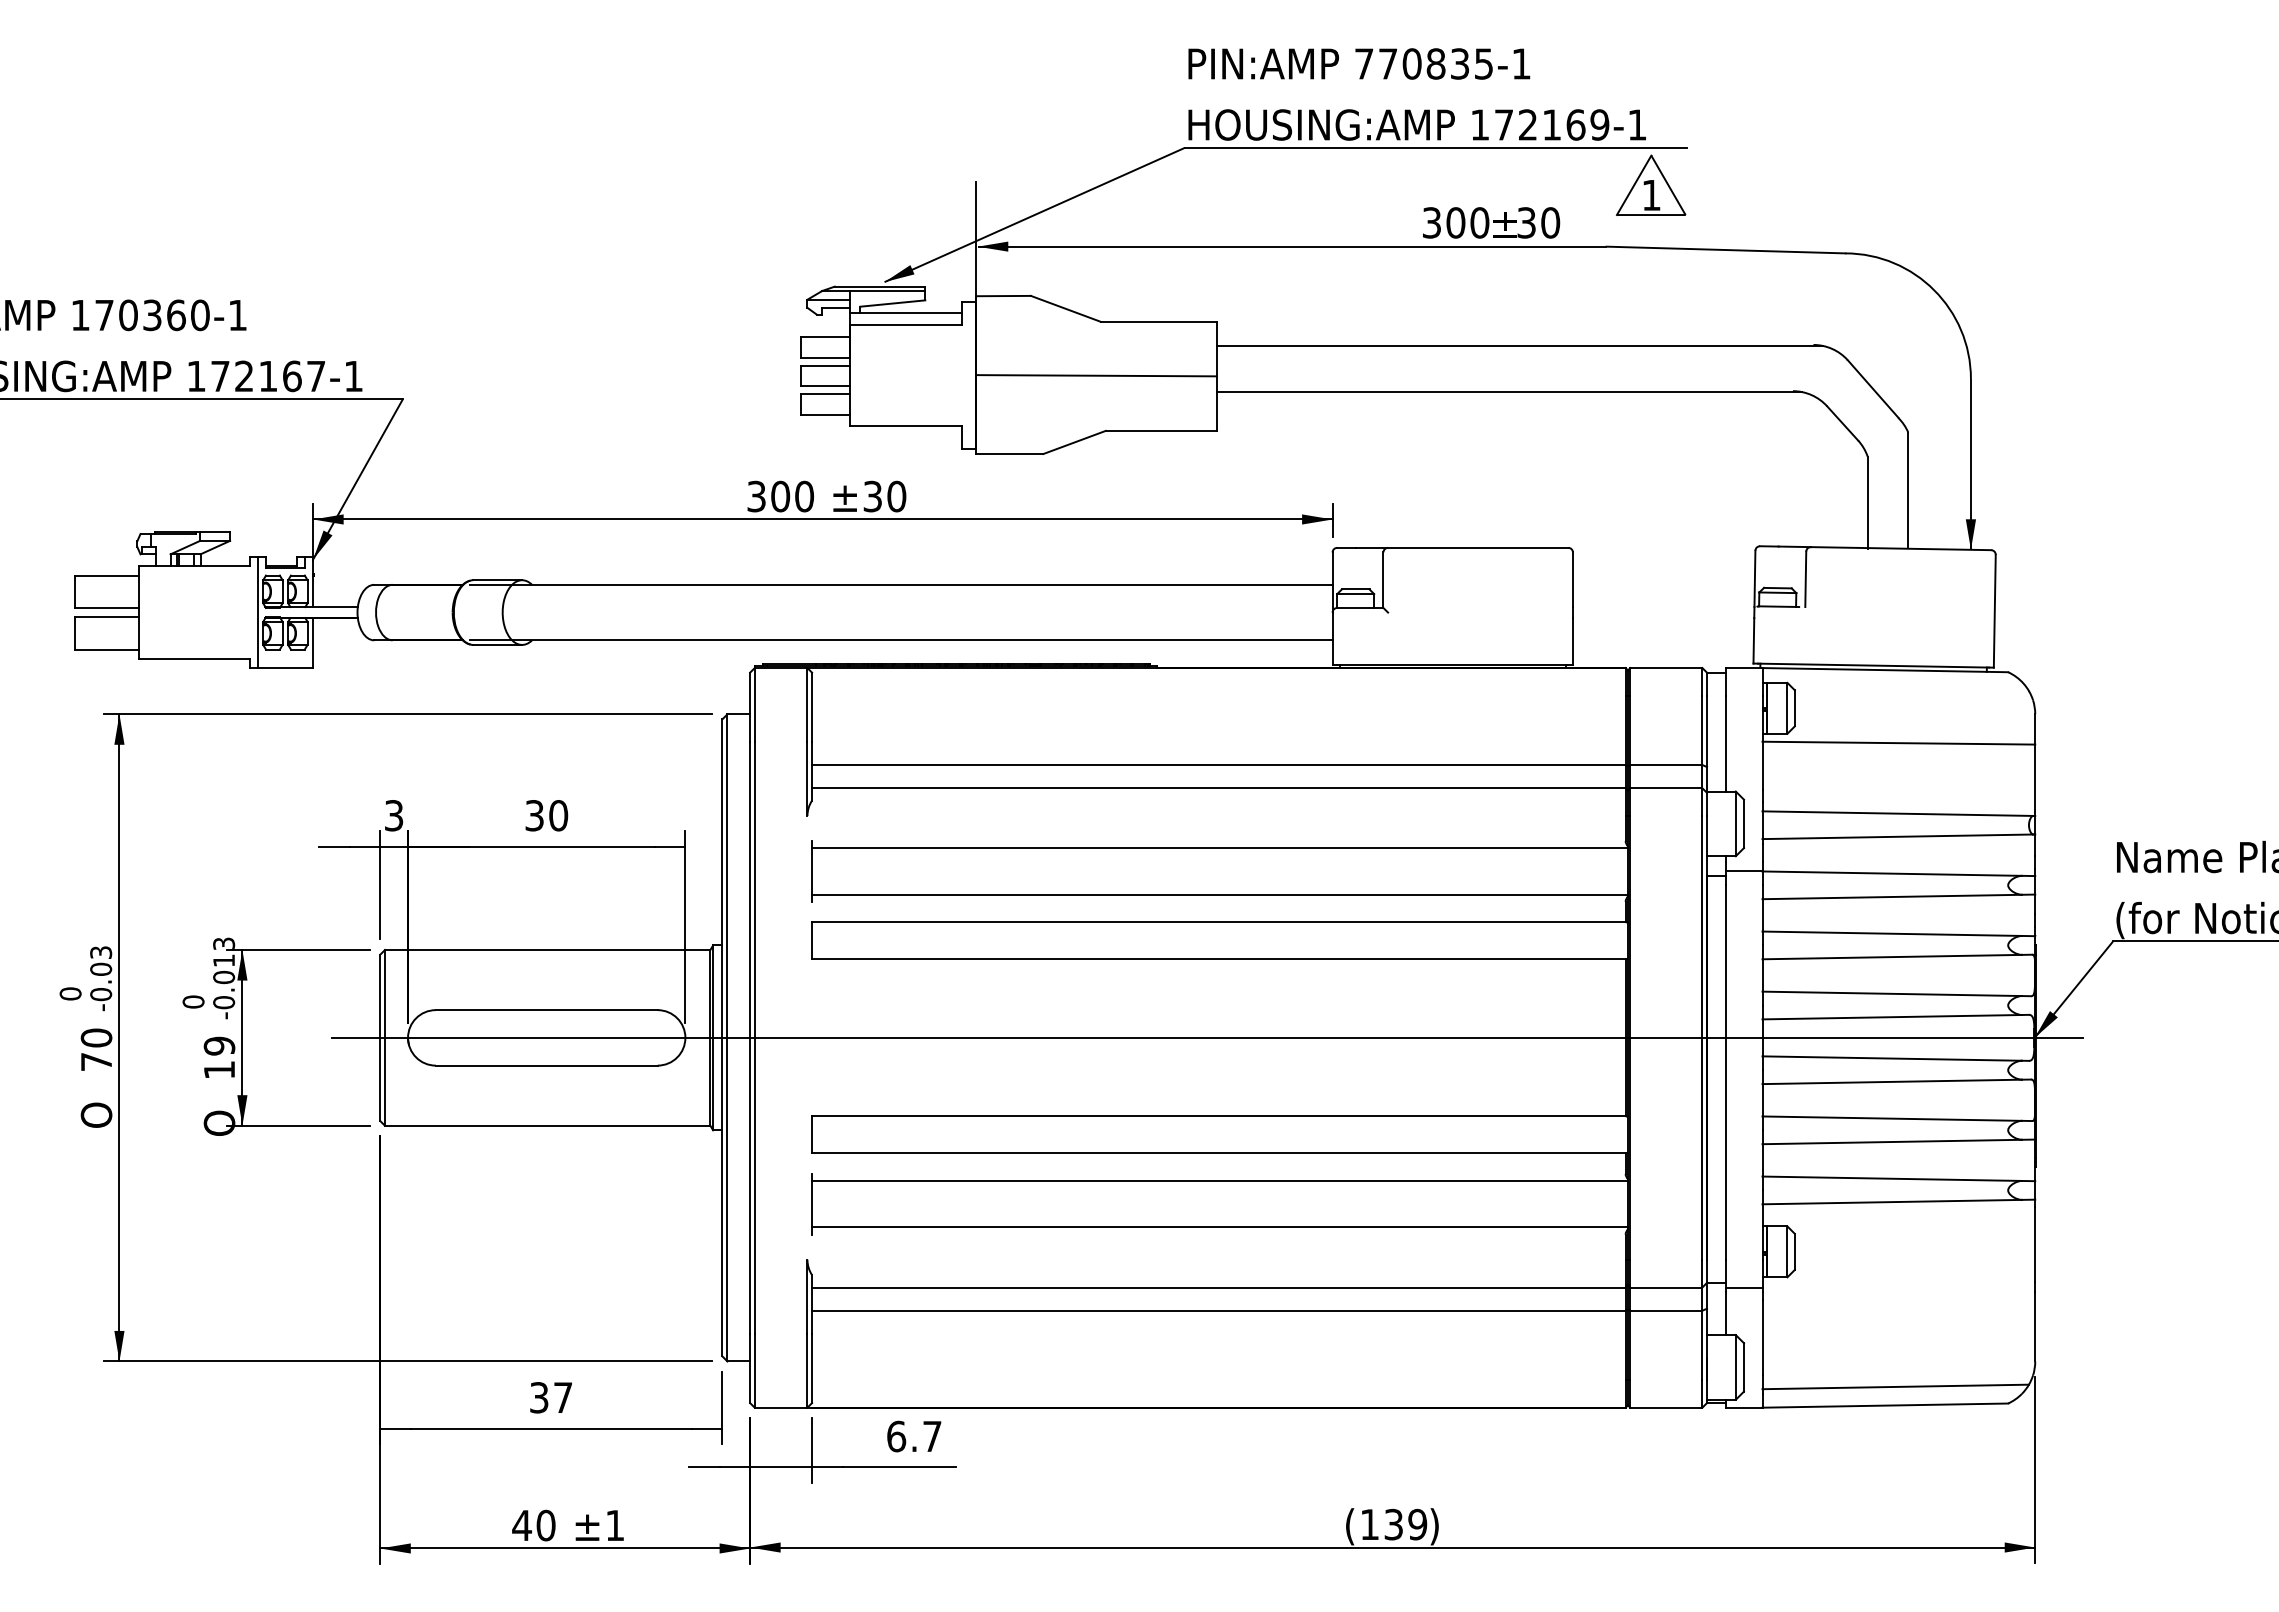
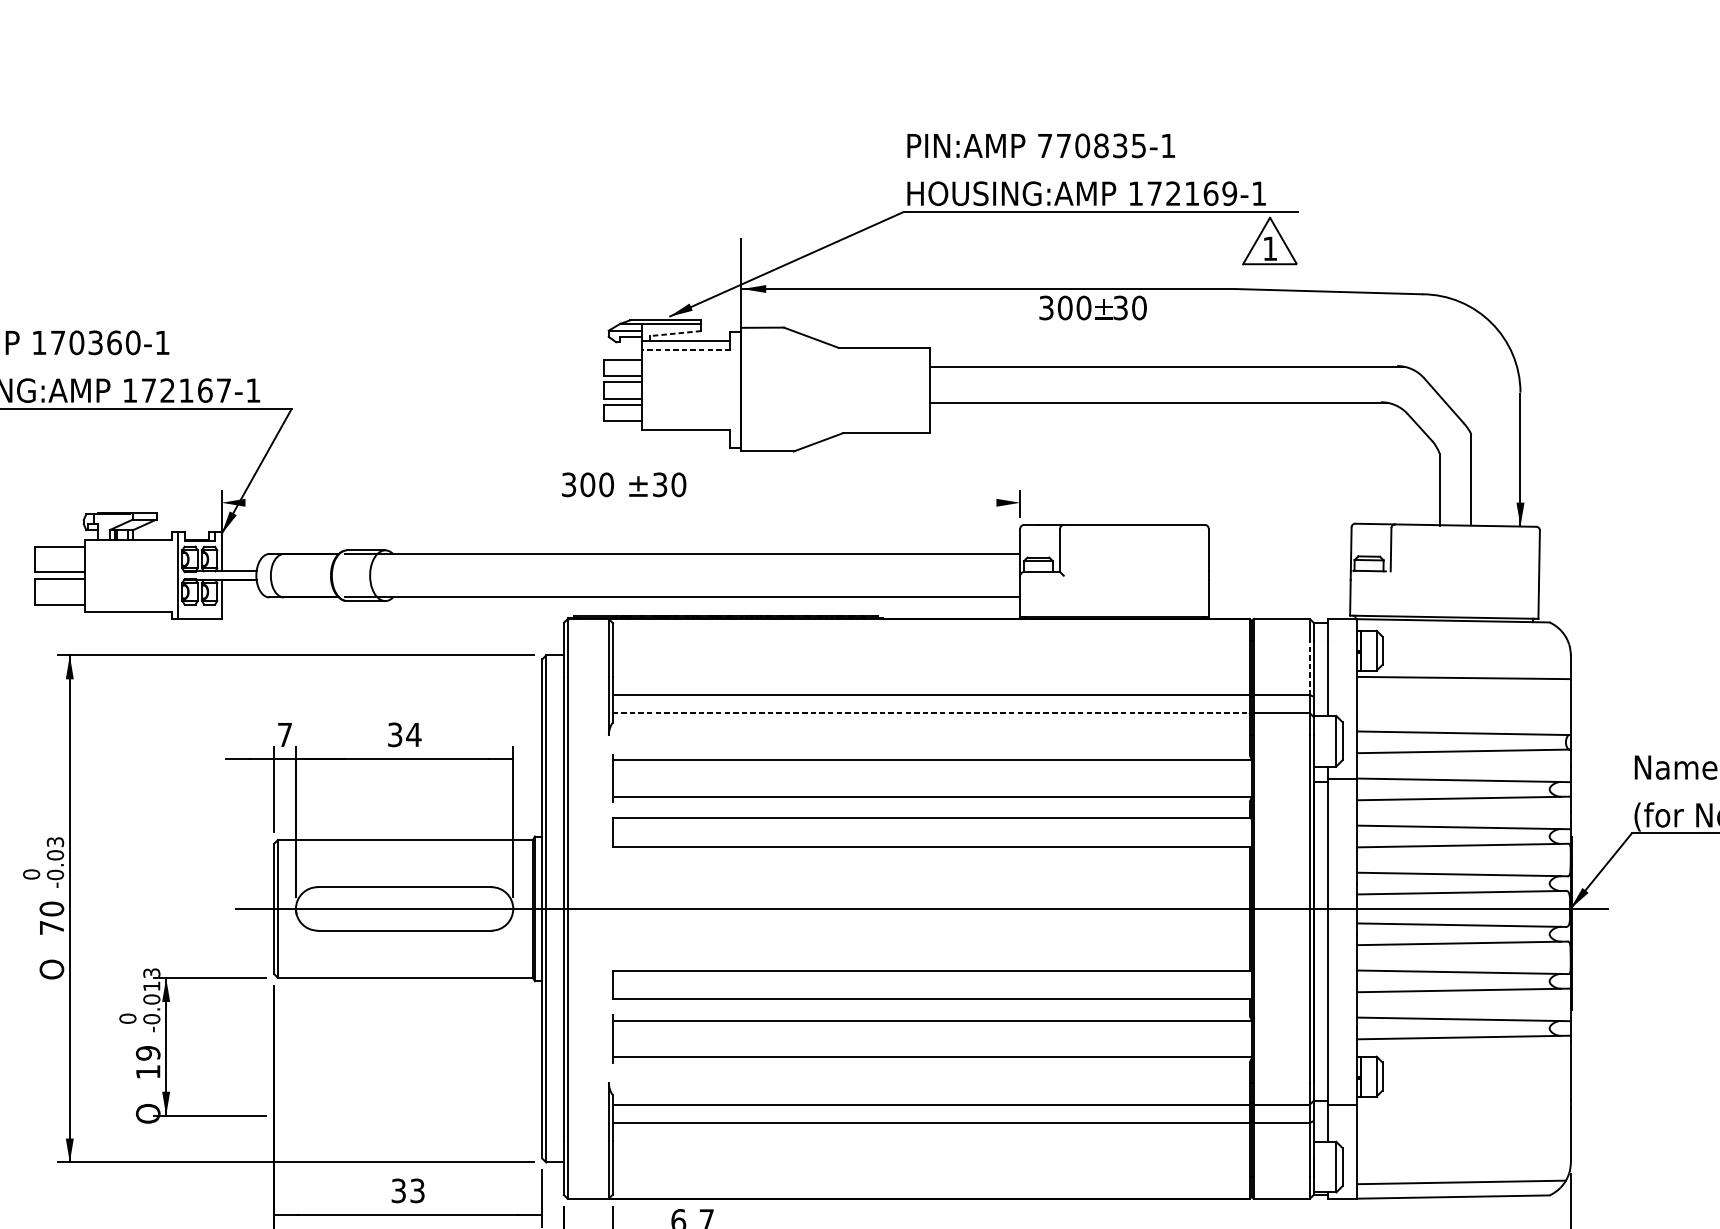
text: (1491, 222) -> (1093, 307), moved
line: (892, 303) -> (675, 333), solid -> dashed
line: (905, 324) -> (685, 350), solid -> dashed
line: (1096, 375) -> (835, 389), removed
line: (822, 519) -> (620, 502), removed
line: (1702, 730) -> (1310, 668), solid -> dashed
line: (1218, 788) -> (930, 713), solid -> dashed
text: (394, 815) -> (285, 734), 3 -> 7
text: (558, 815) -> (413, 734), 30 -> 34
part: (242, 1036) -> (166, 1045), moved
text: (563, 1397) -> (417, 1190), 37 -> 33

